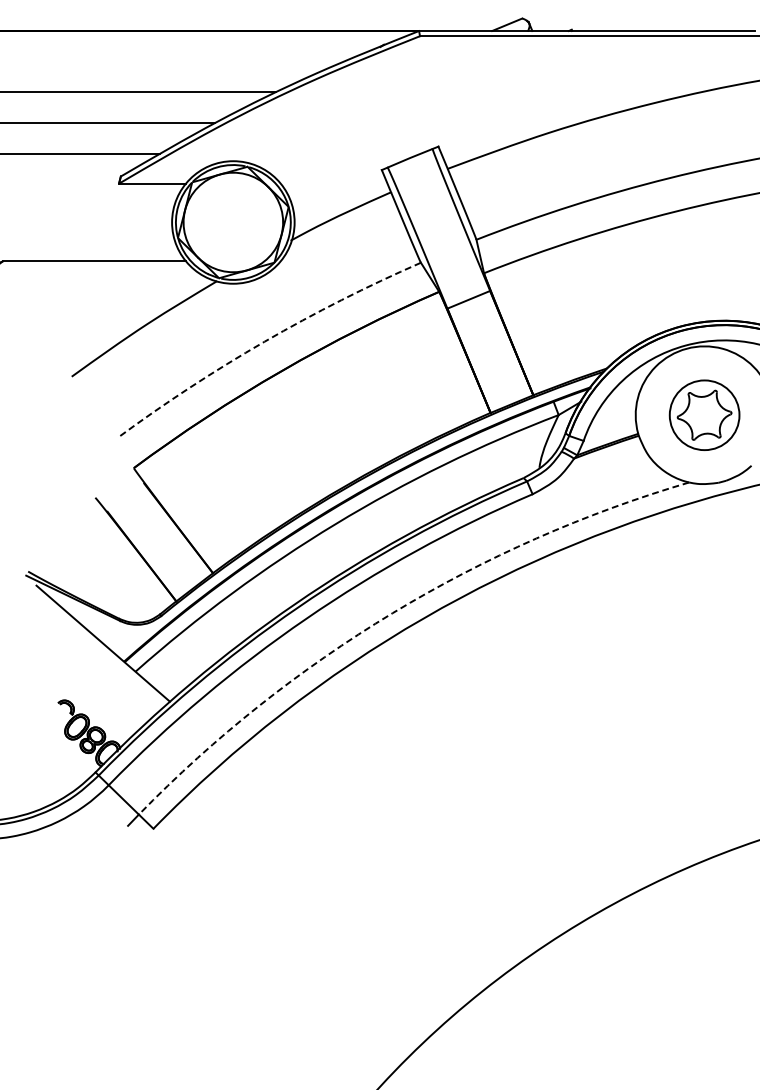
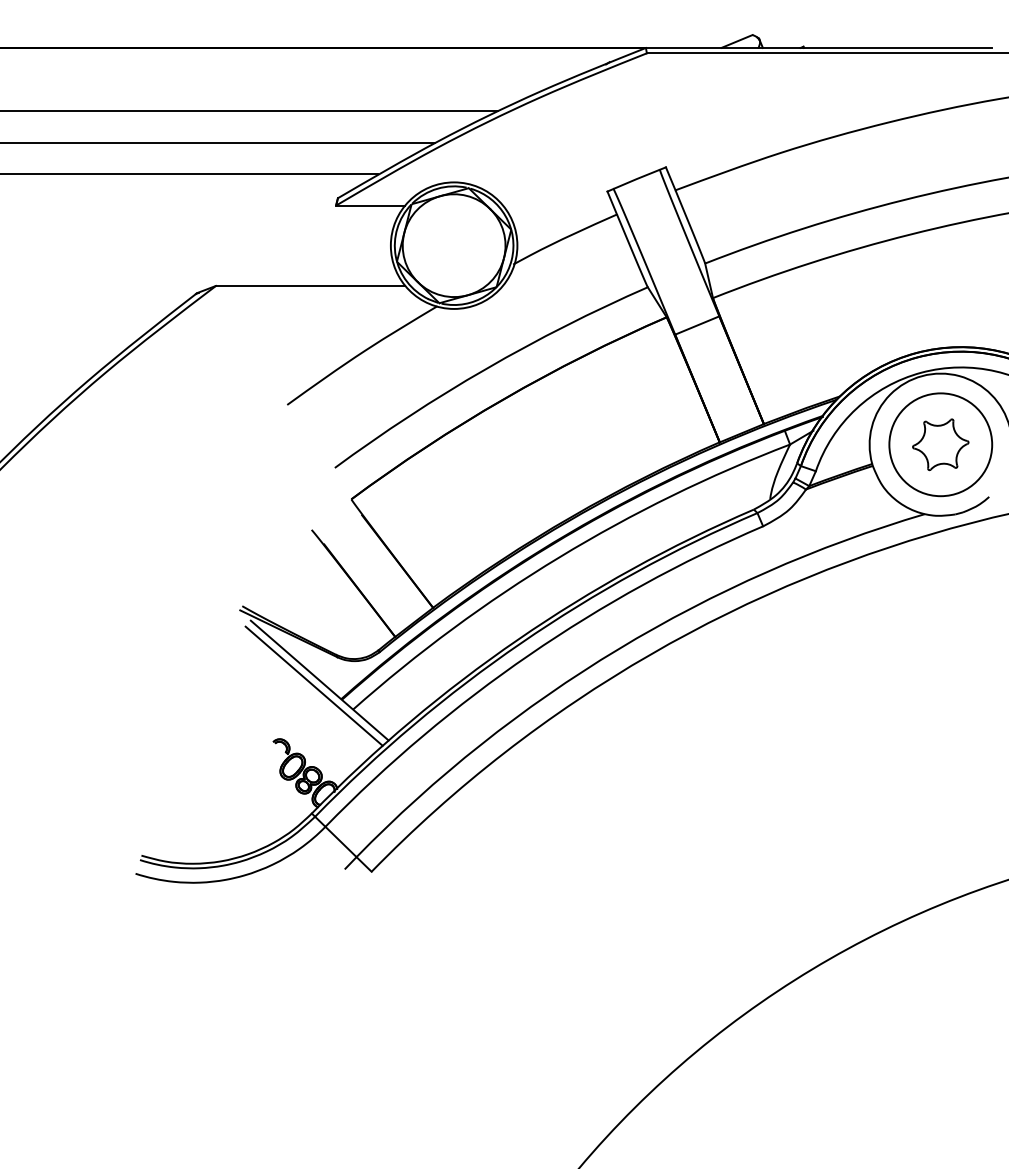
arc: (264, 341) -> (486, 368), dashed -> solid
circle: (704, 415) -> (940, 444), size x1.43
arc: (392, 613) -> (618, 649), dashed -> solid
line: (97, 648) -> (313, 685), added

